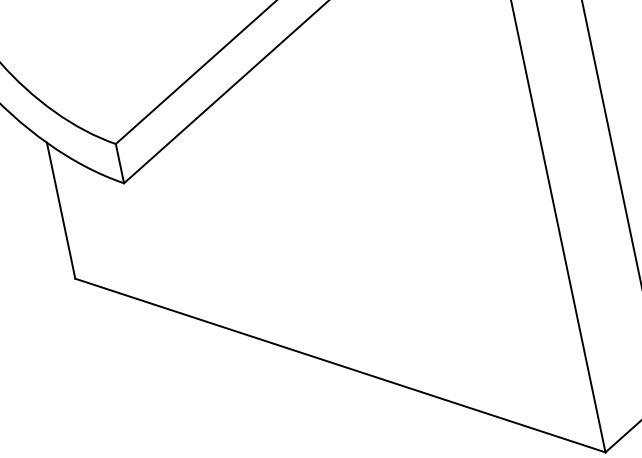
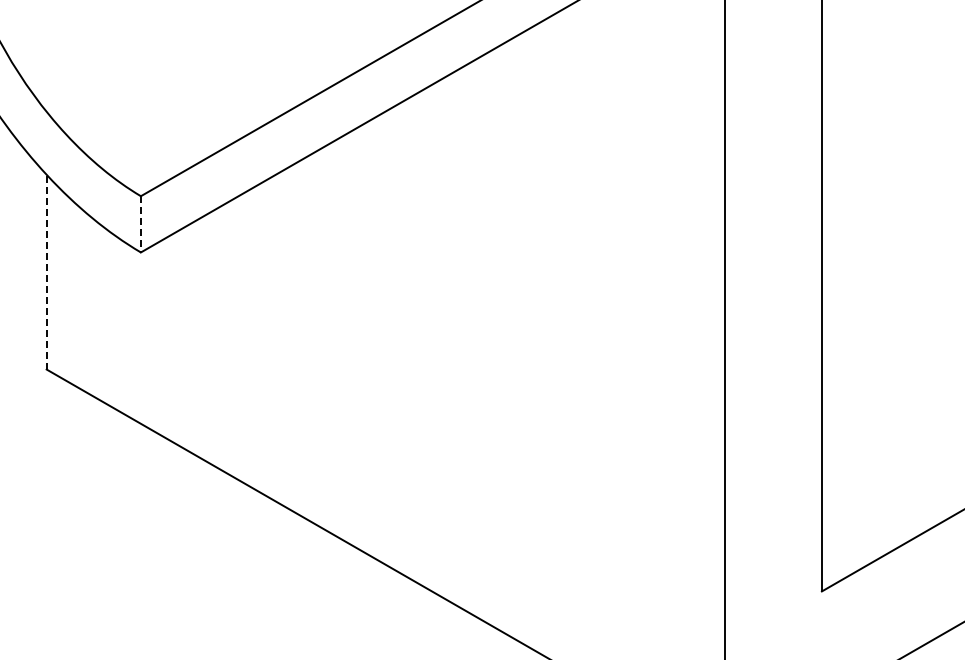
line: (119, 163) -> (140, 224), solid -> dashed
line: (60, 210) -> (46, 271), solid -> dashed

